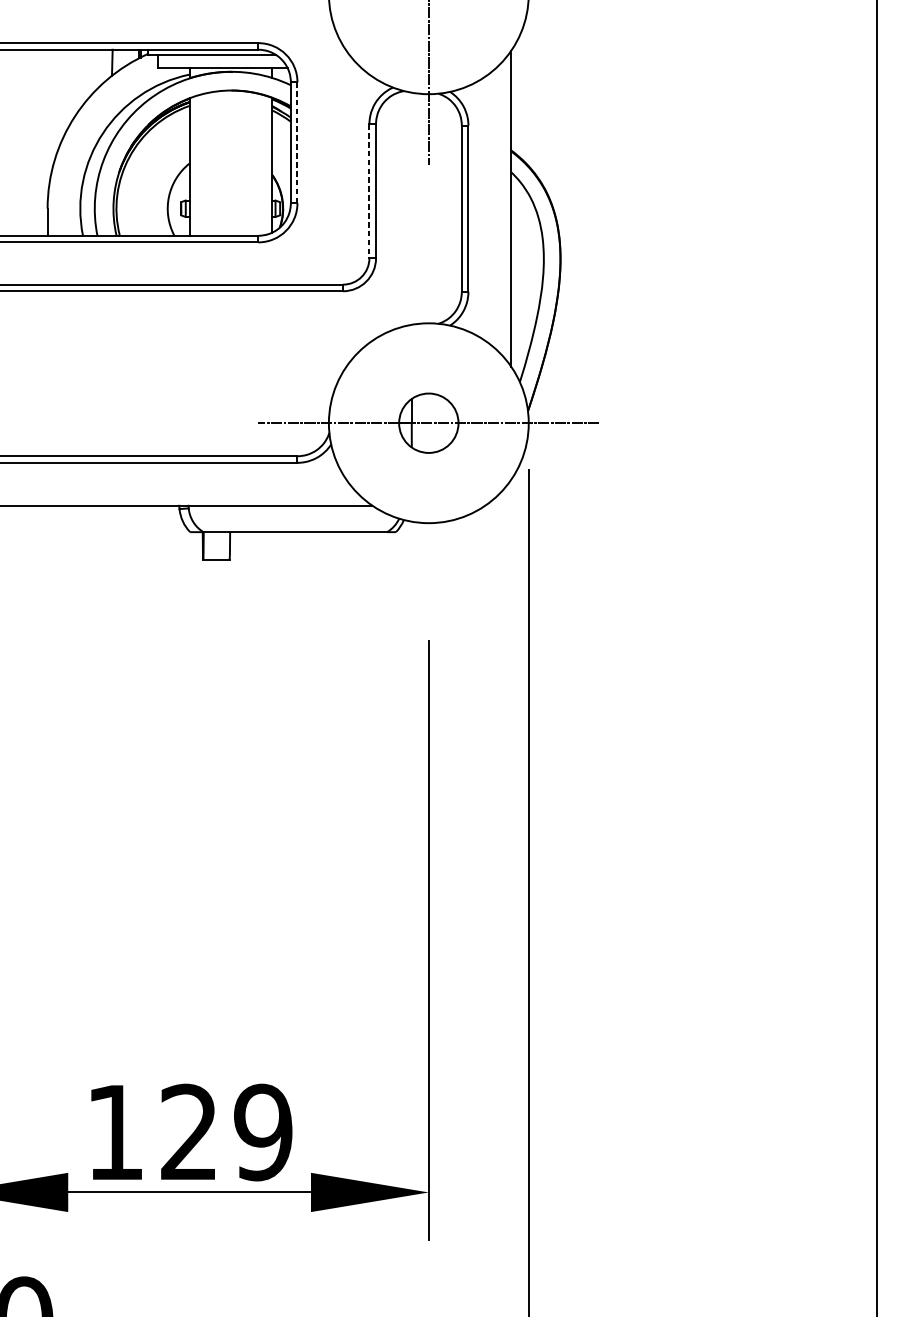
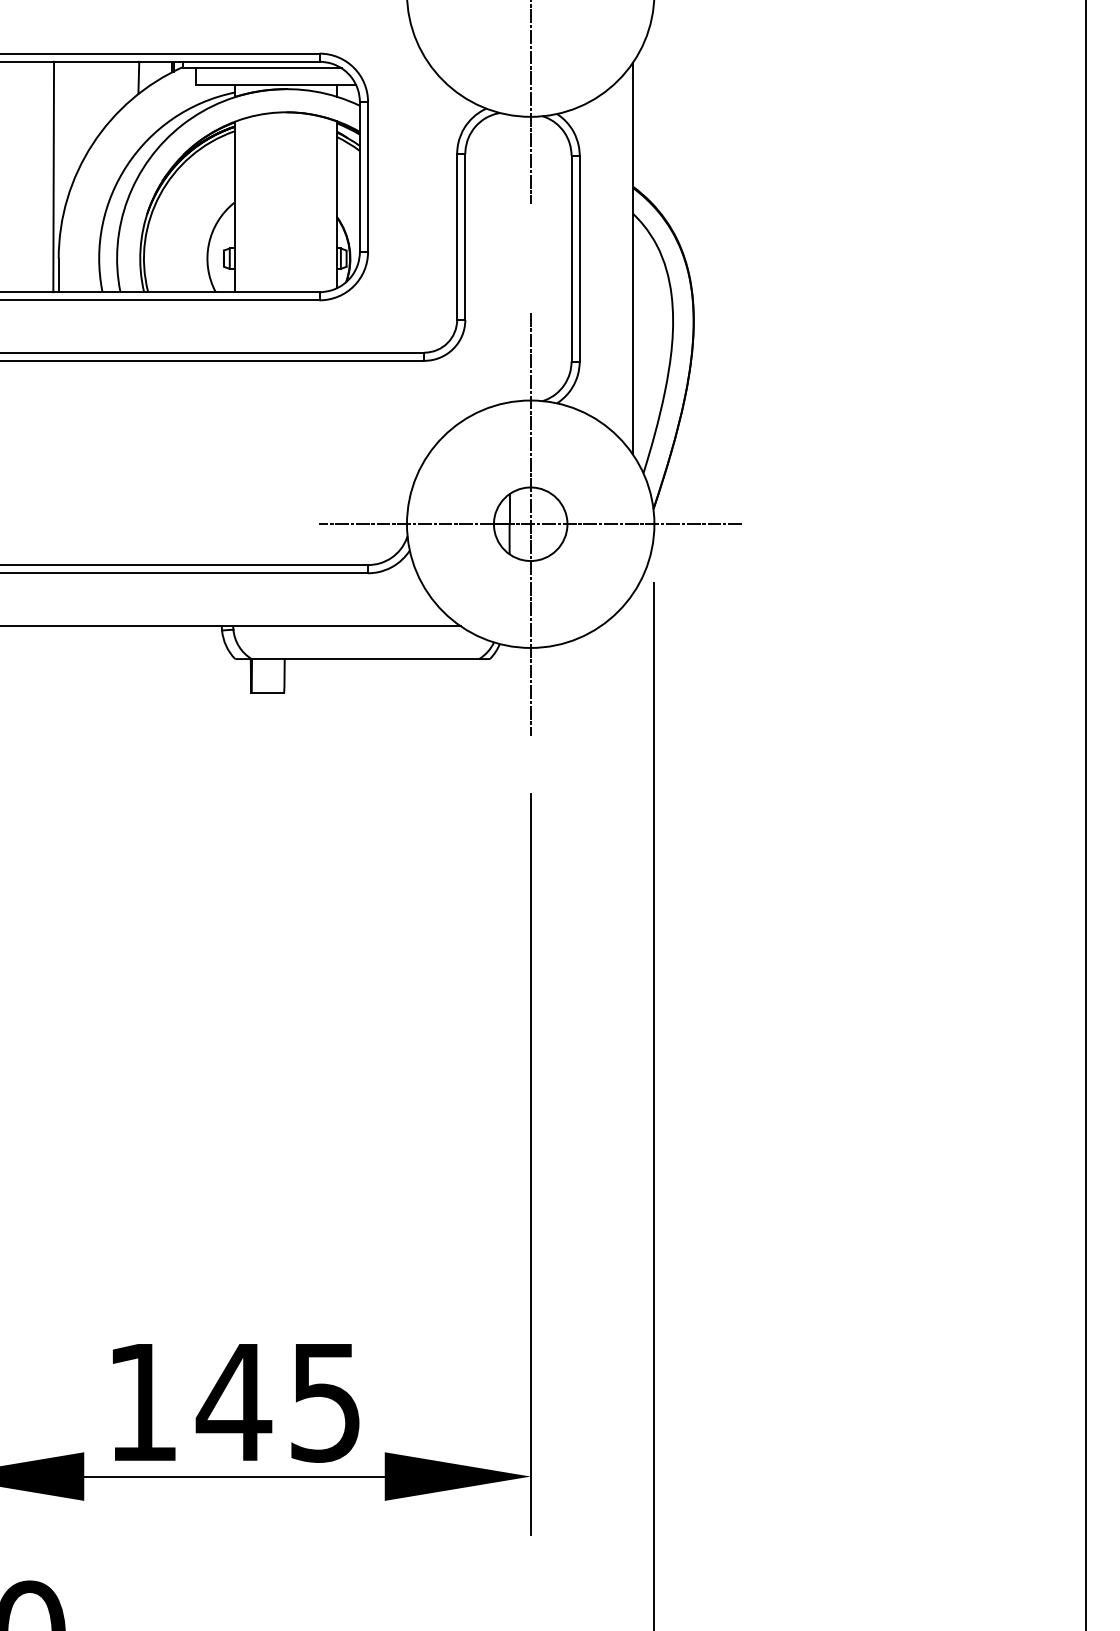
line: (43, 142) -> (53, 176), added
line: (297, 142) -> (368, 176), dashed -> solid
line: (369, 191) -> (457, 237), dashed -> solid
line: (428, 422) -> (530, 523), added
text: (225, 1132) -> (278, 1402), 129 -> 145

